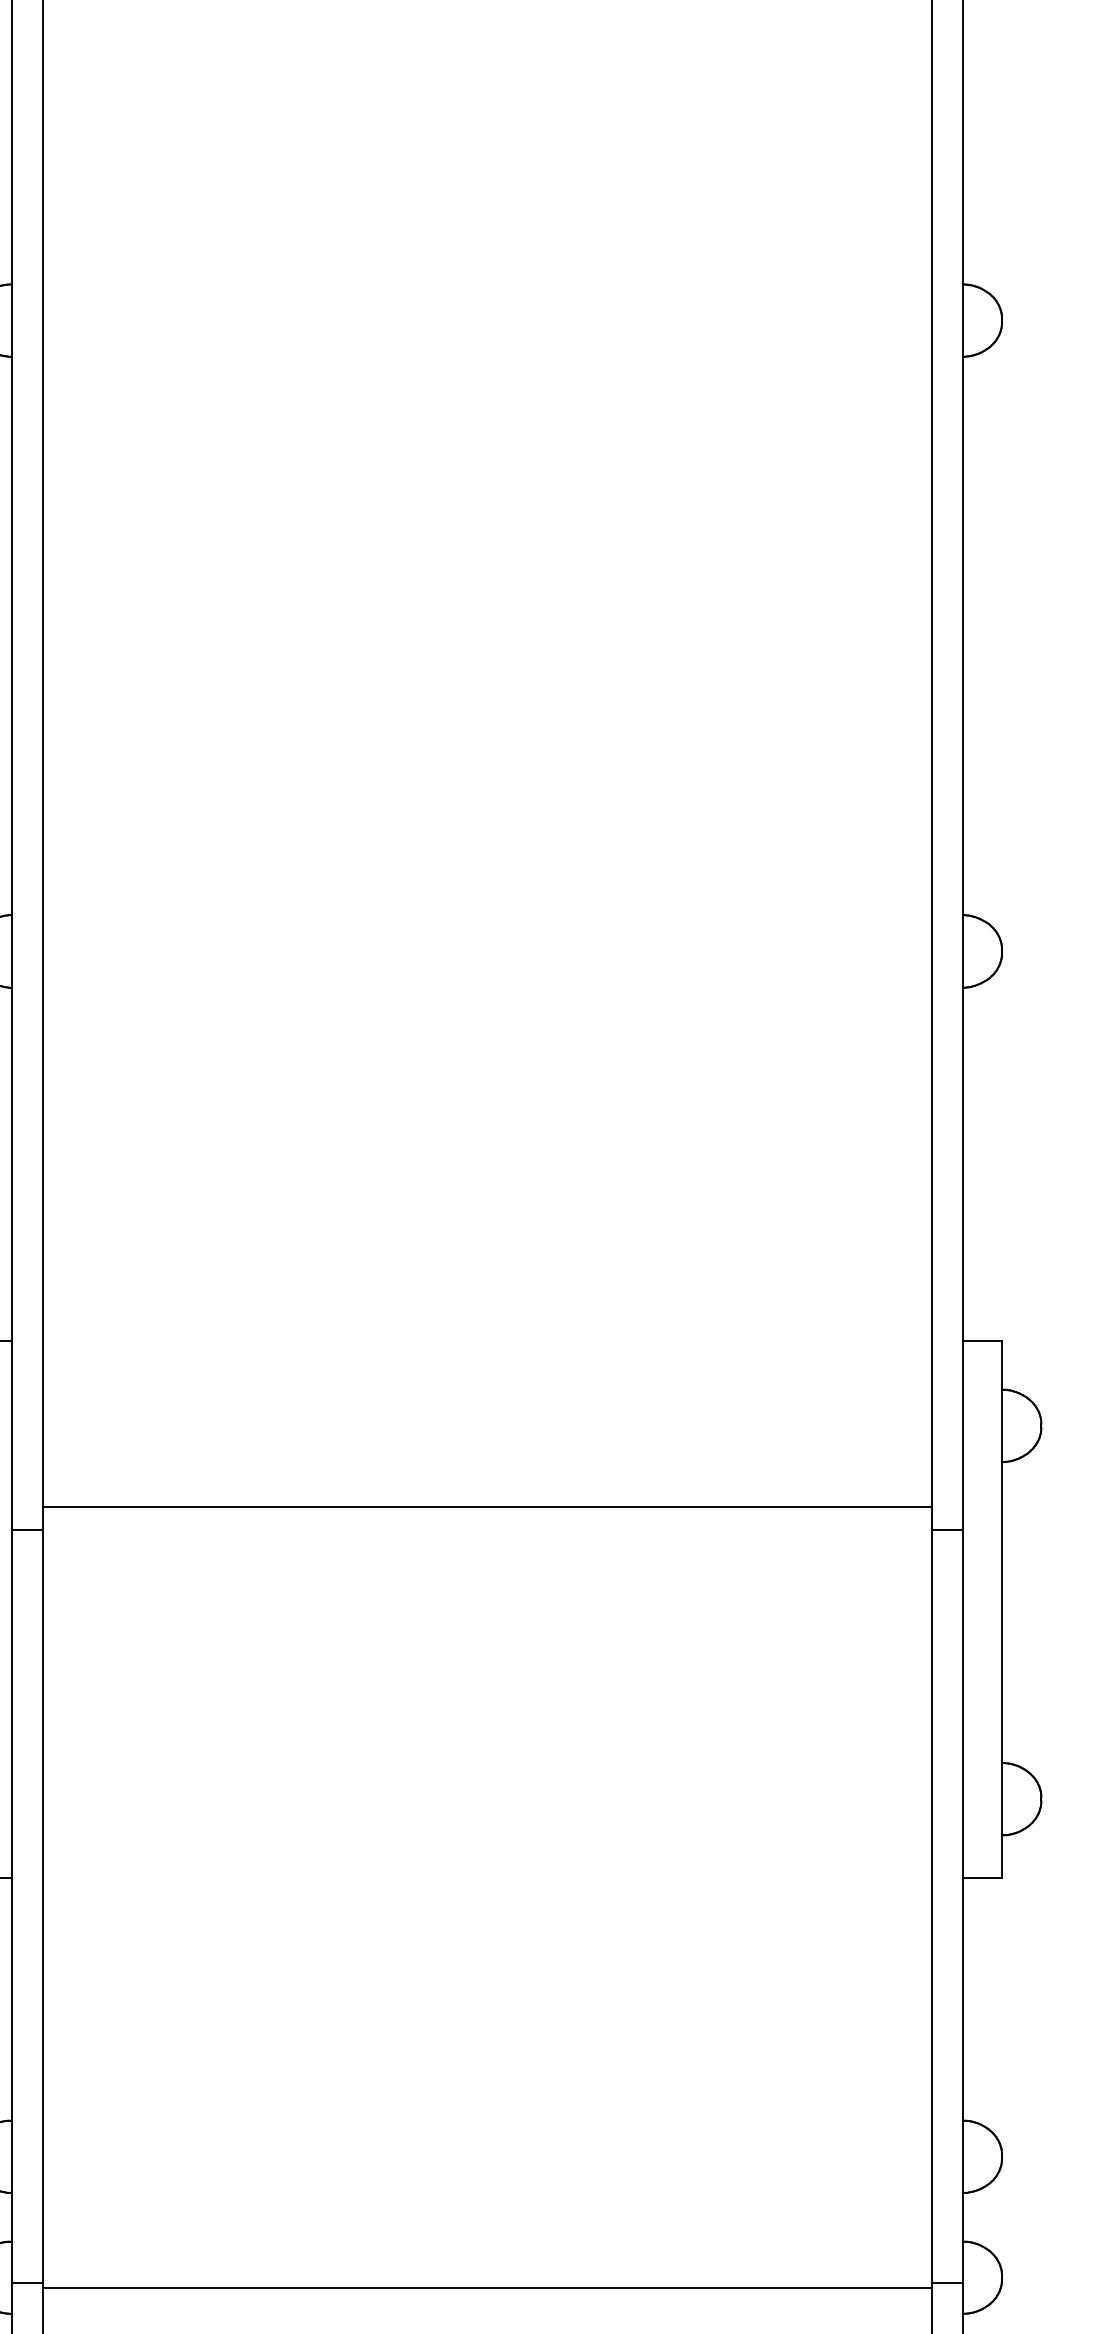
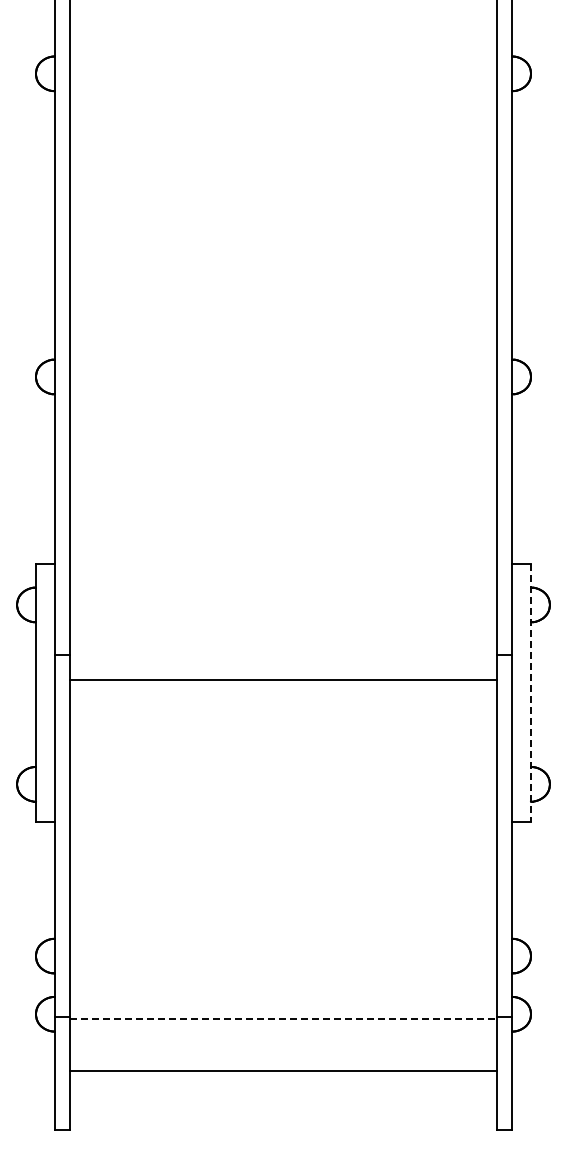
line: (487, 1508) -> (283, 680), moved
line: (1001, 1610) -> (530, 693), solid -> dashed
line: (487, 2288) -> (283, 1019), solid -> dashed

